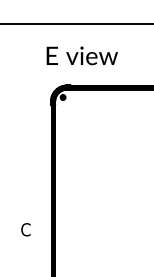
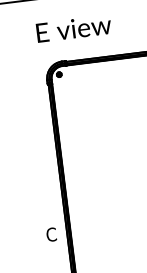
text: (25, 229) -> (51, 234), moved

